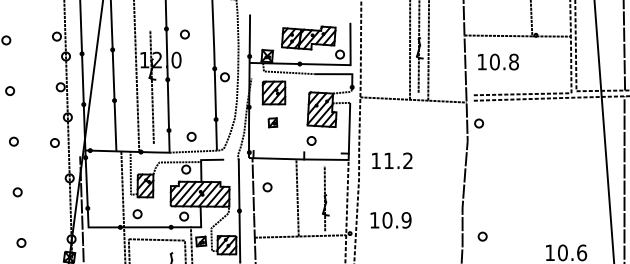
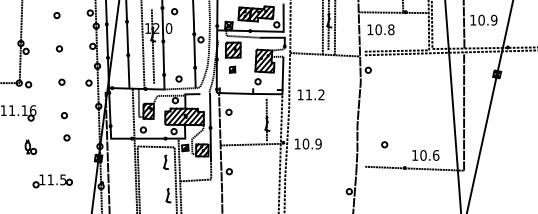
line: (297, 196) -> (248, 118), removed
text: (391, 219) -> (308, 143), moved
part: (482, 236) -> (384, 144), moved
part: (20, 242) -> (66, 137), moved

